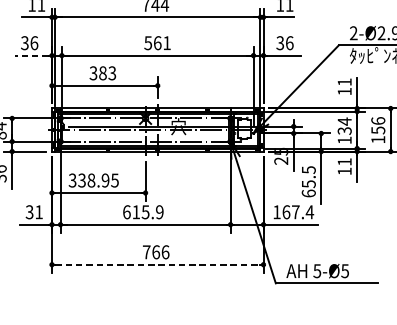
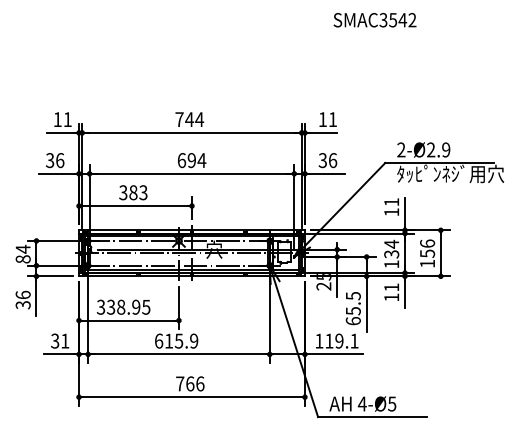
text: (157, 43) -> (191, 160), 561 -> 694
line: (30, 55) -> (56, 173), dashed -> solid
text: (297, 211) -> (341, 340), 167.4 -> 119.1
line: (158, 265) -> (192, 397), dashed -> solid
text: (316, 270) -> (361, 403), 5-Ø5 -> 4-Ø5

